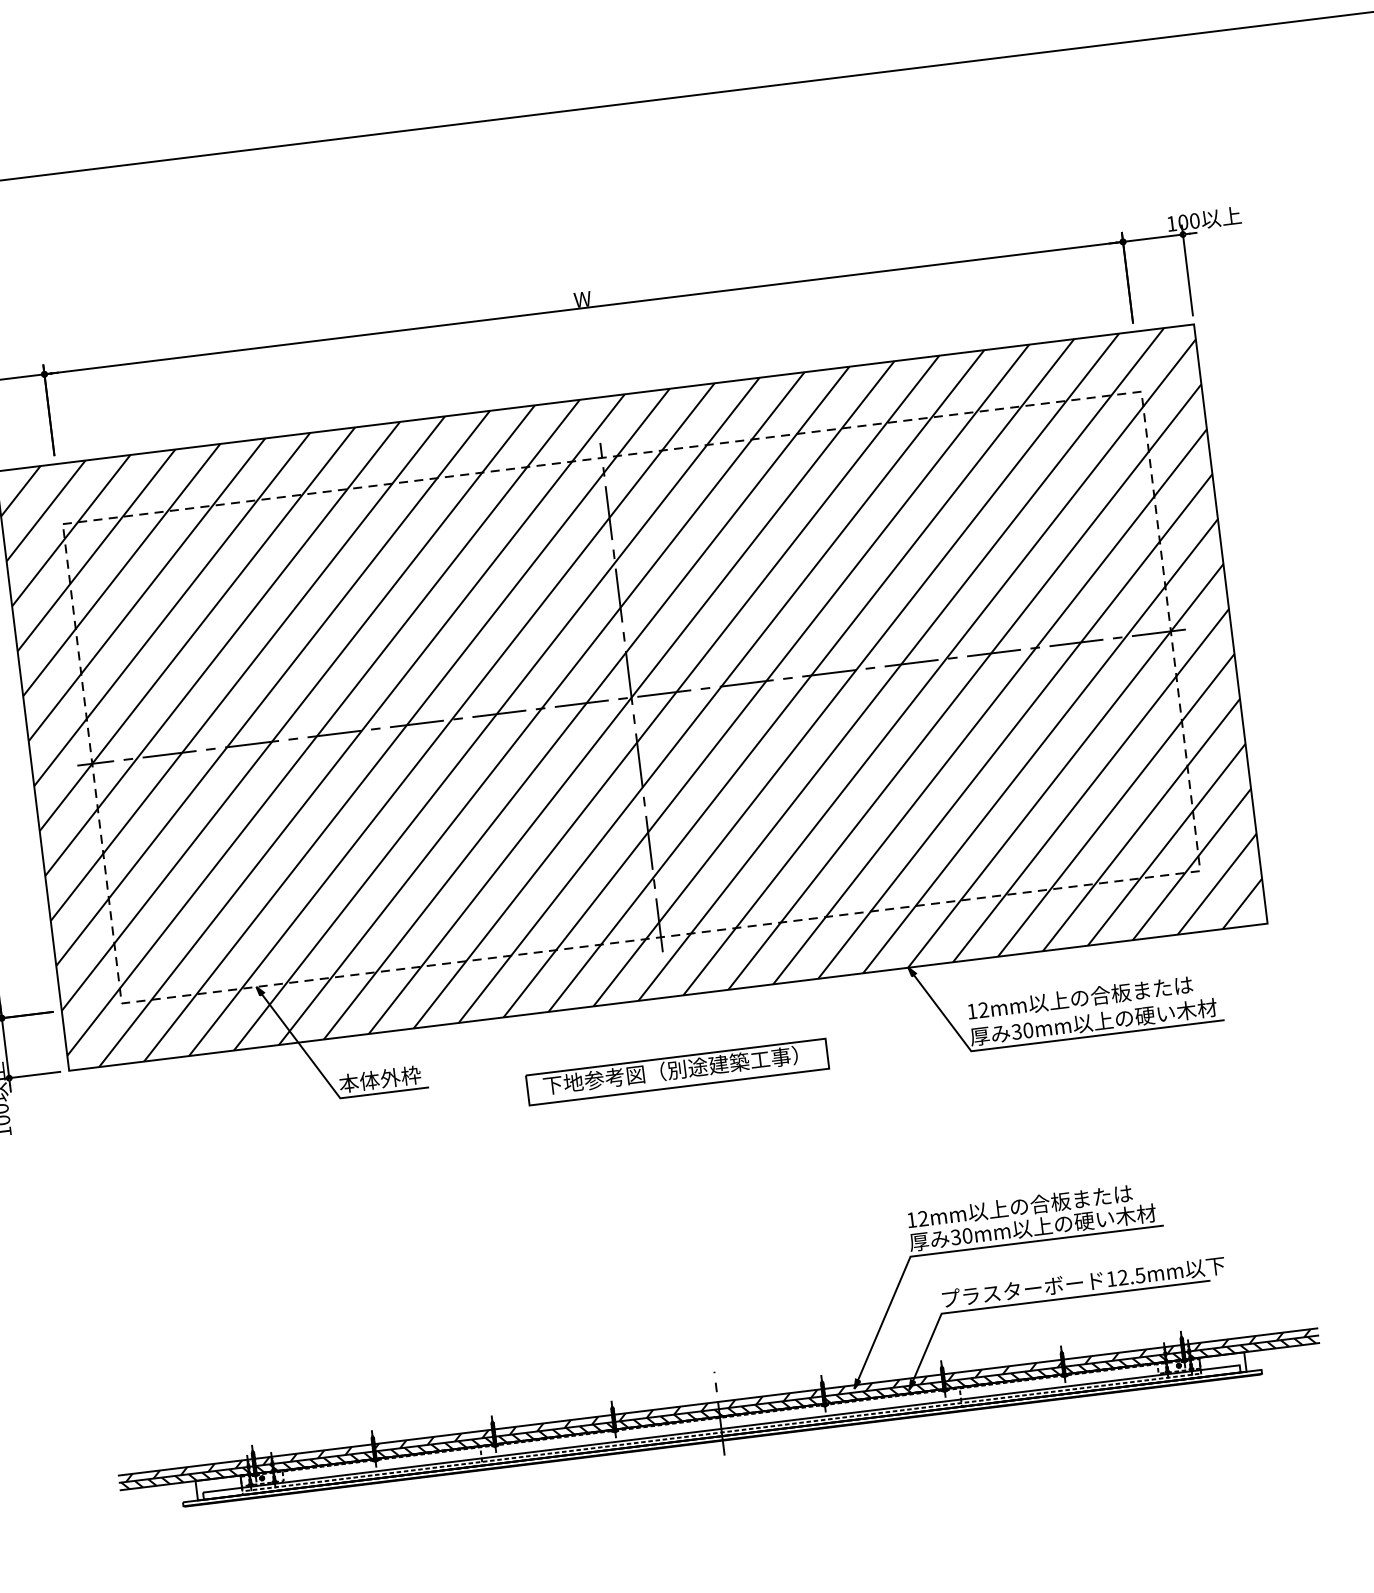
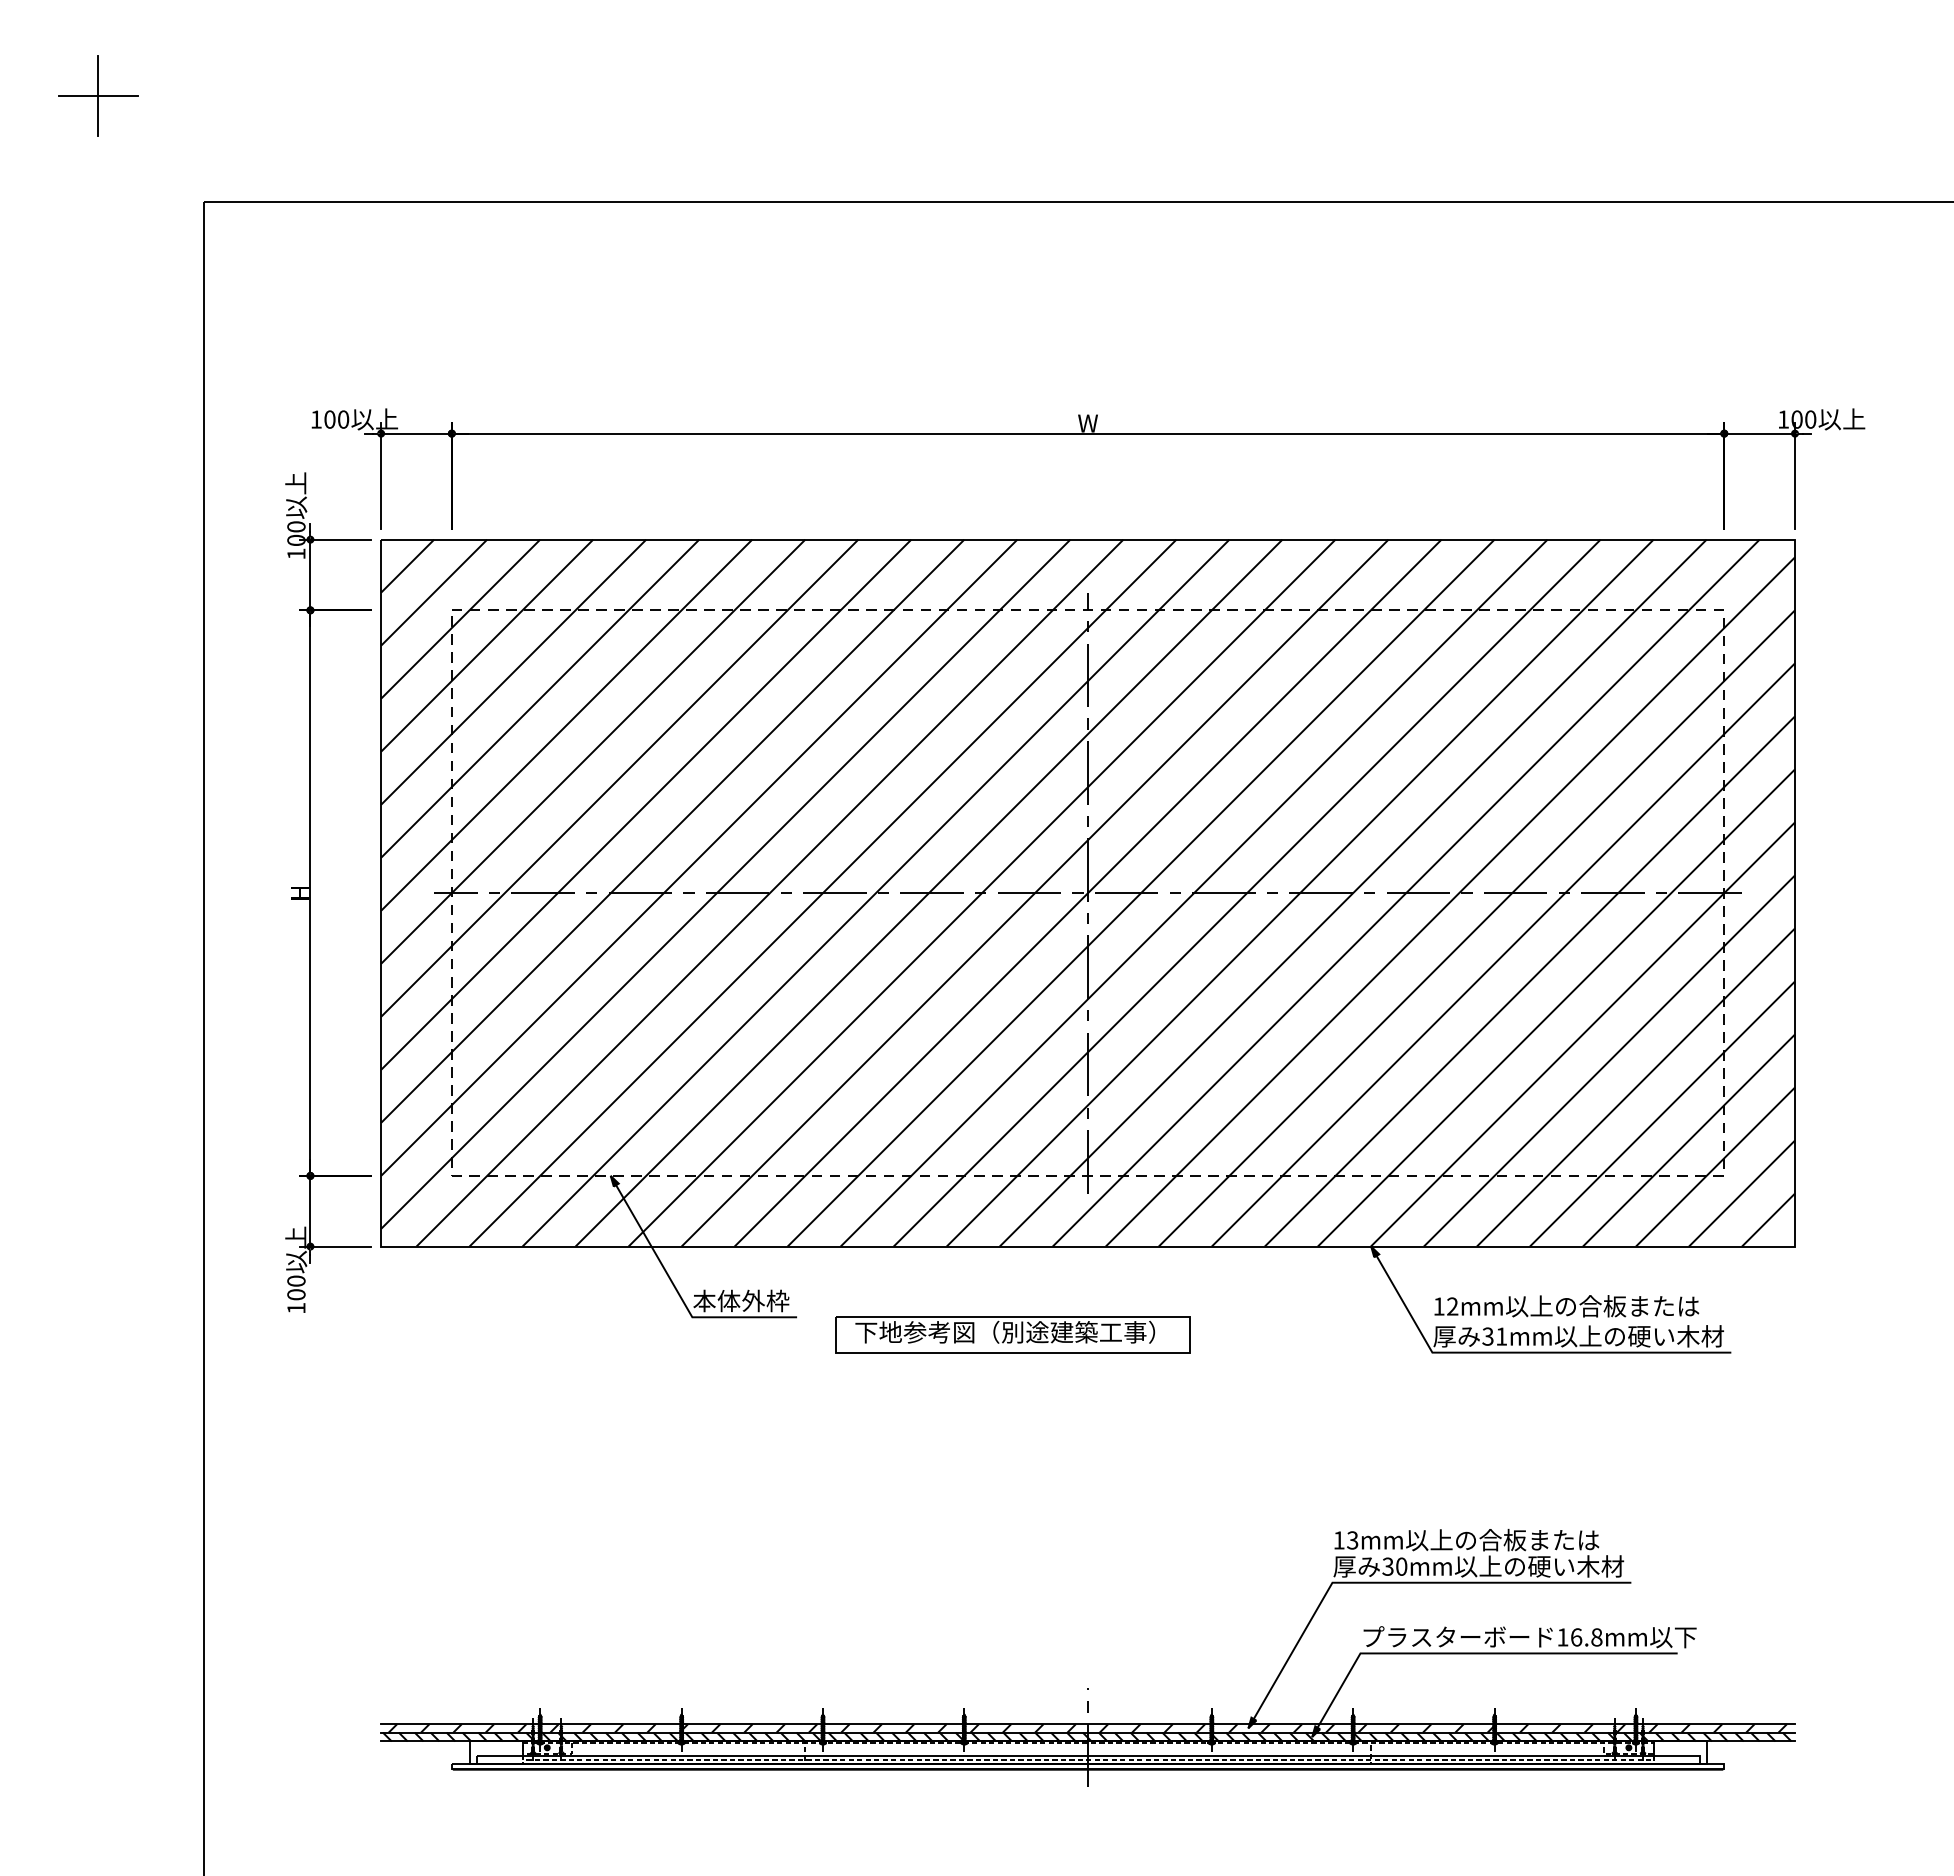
text: (1028, 1030) -> (1501, 1336), 30mm -> 31mm
part: (677, 1071) -> (1012, 1334), moved
text: (923, 1218) -> (1352, 1540), 12mm -> 13mm
text: (1131, 1276) -> (1586, 1637), 12.5mm -> 16.8mm

